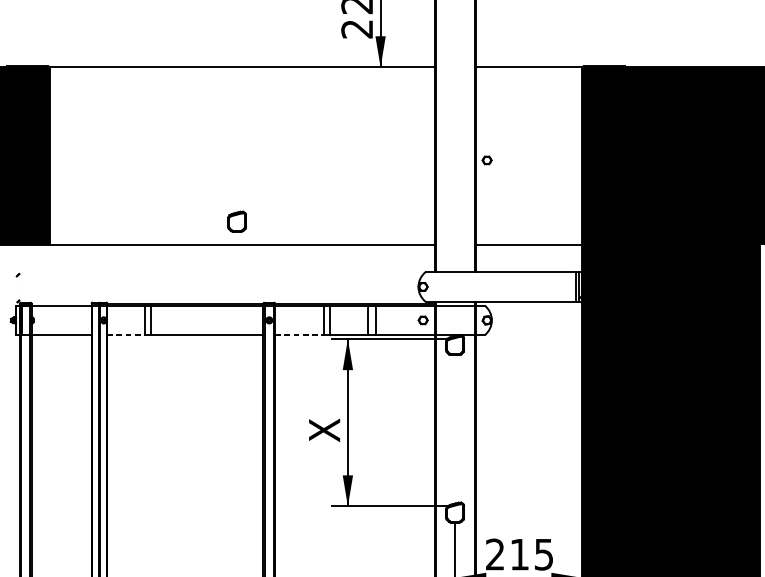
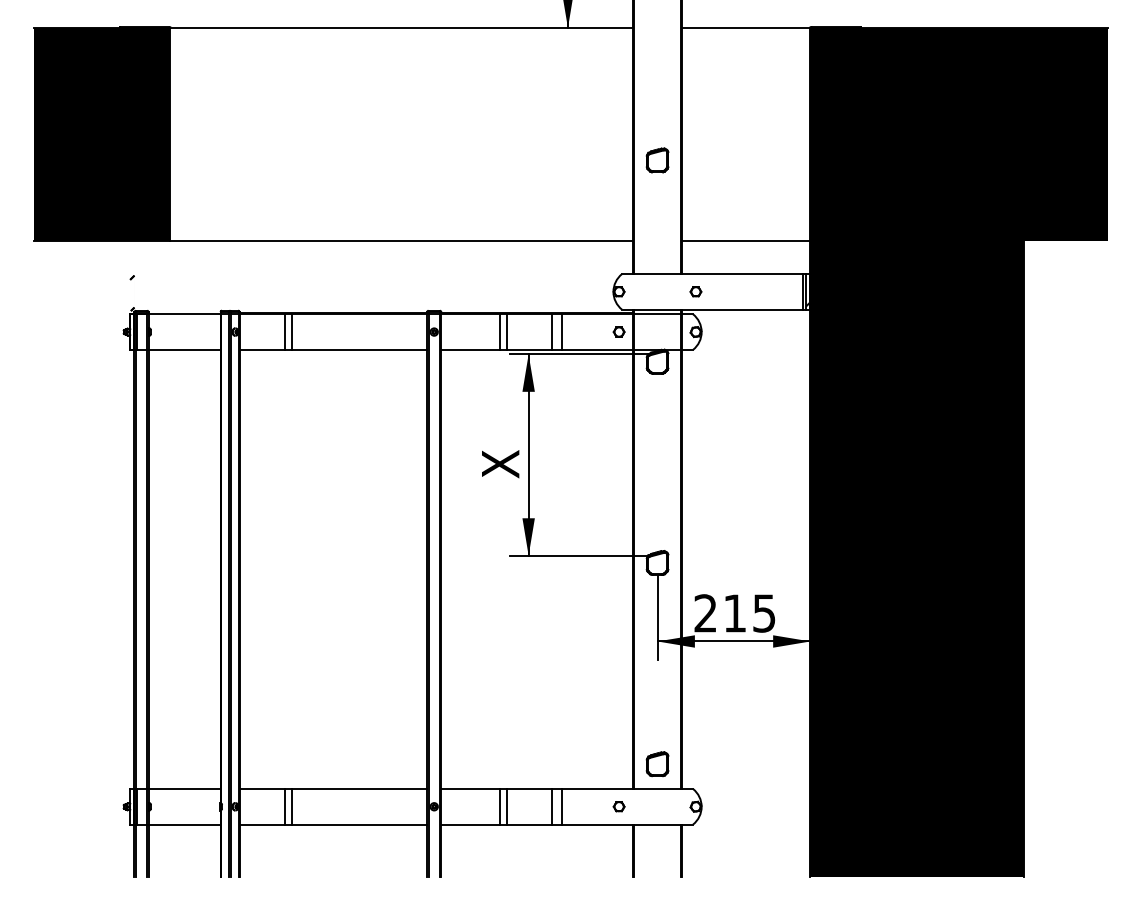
part: (486, 160) -> (695, 291), moved
part: (237, 221) -> (657, 160), moved
line: (126, 334) -> (262, 349), dashed -> solid
line: (300, 334) -> (471, 349), dashed -> solid

